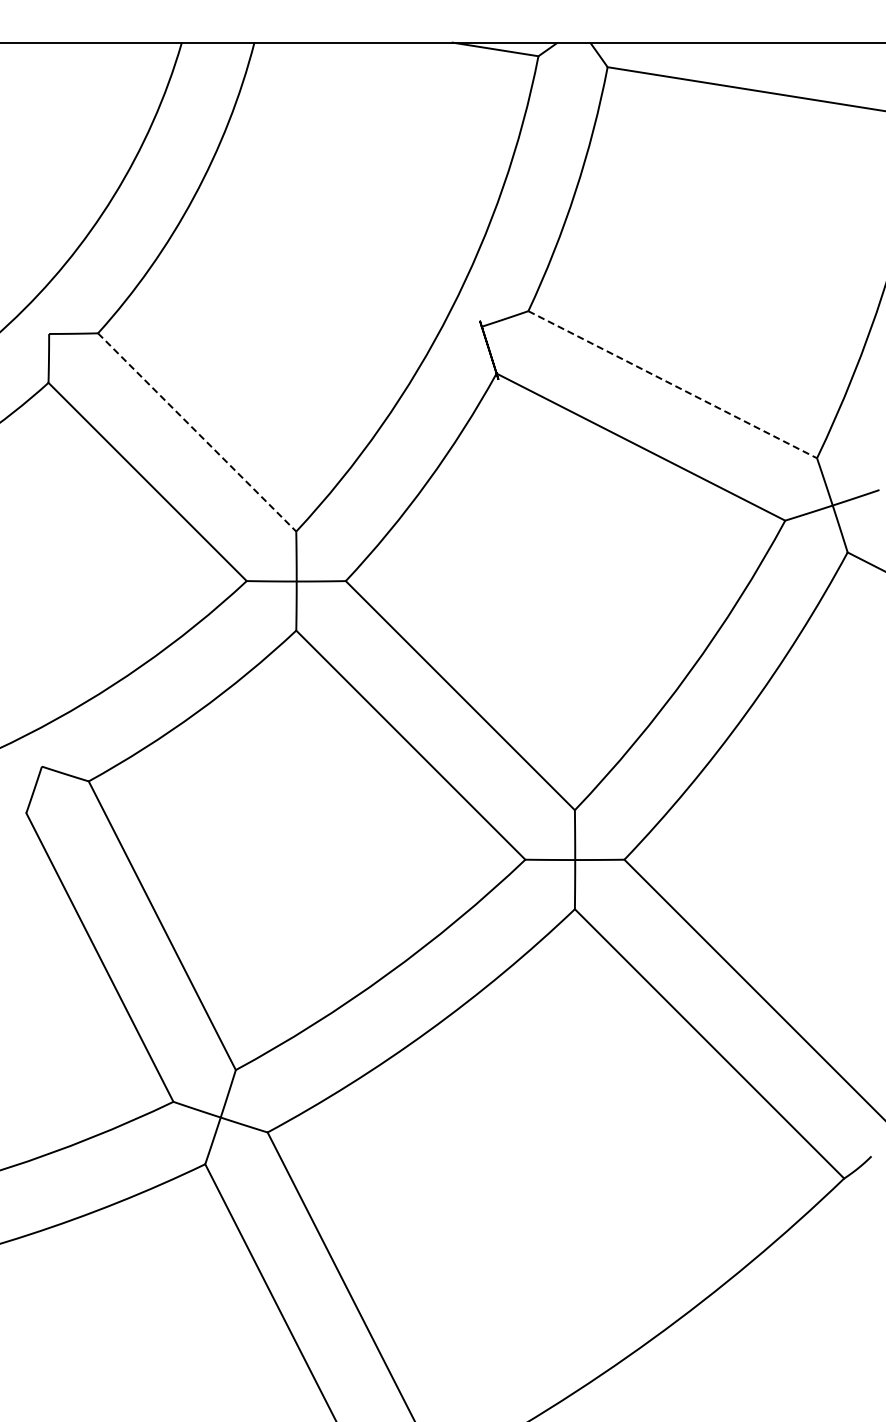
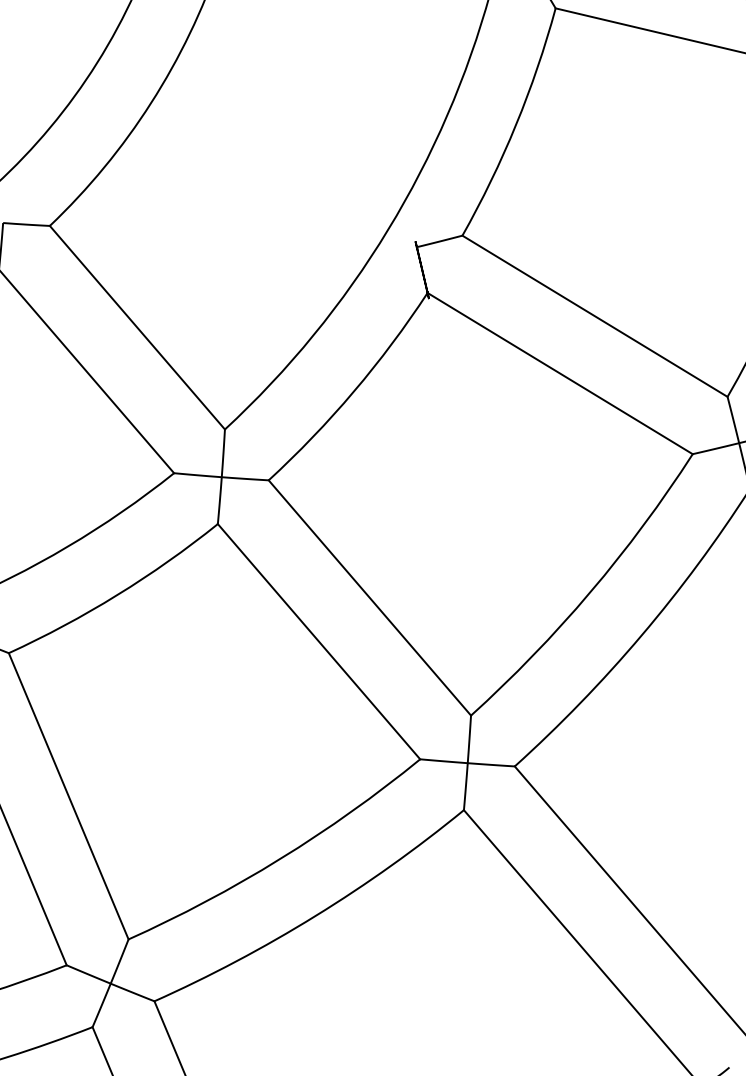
line: (672, 384) -> (594, 316), dashed -> solid
line: (197, 432) -> (137, 327), dashed -> solid

